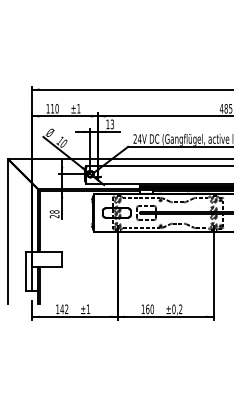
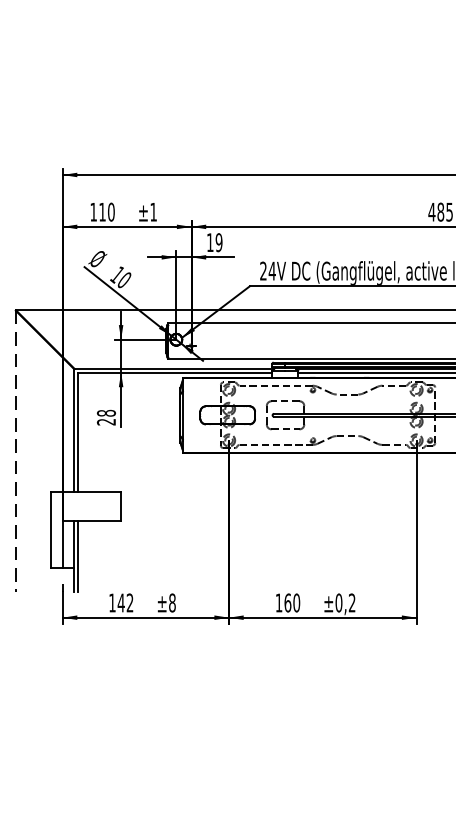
text: (112, 123) -> (219, 240), 13 -> 19
line: (8, 231) -> (16, 451), solid -> dashed
text: (88, 309) -> (172, 603), ±1 -> ±8

